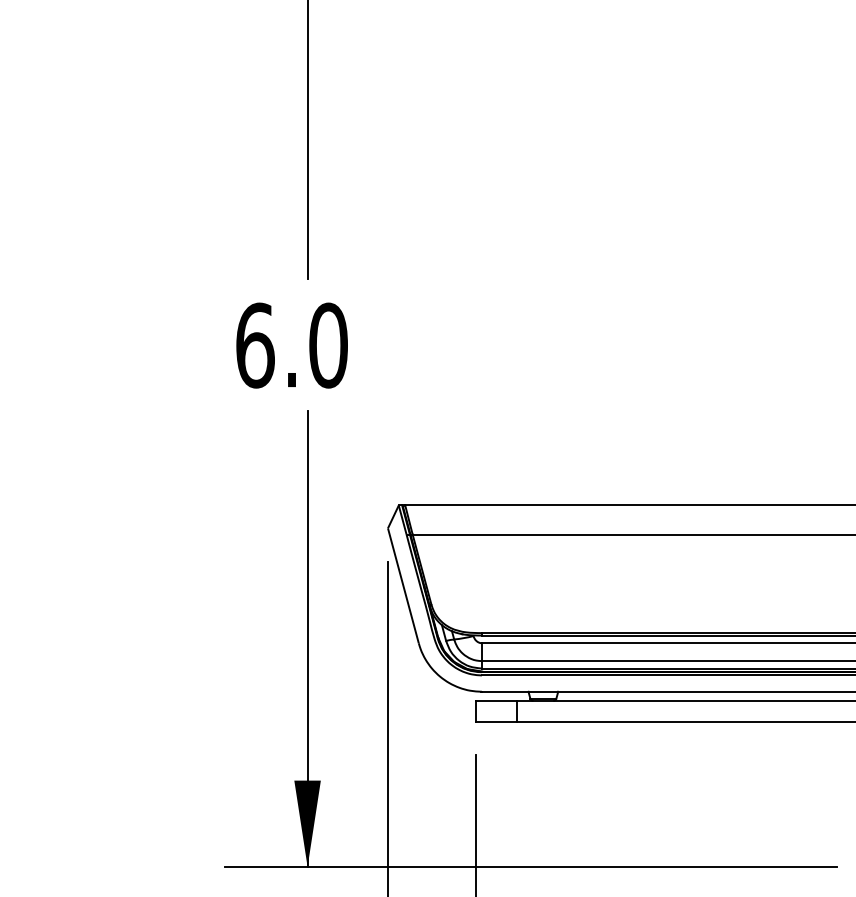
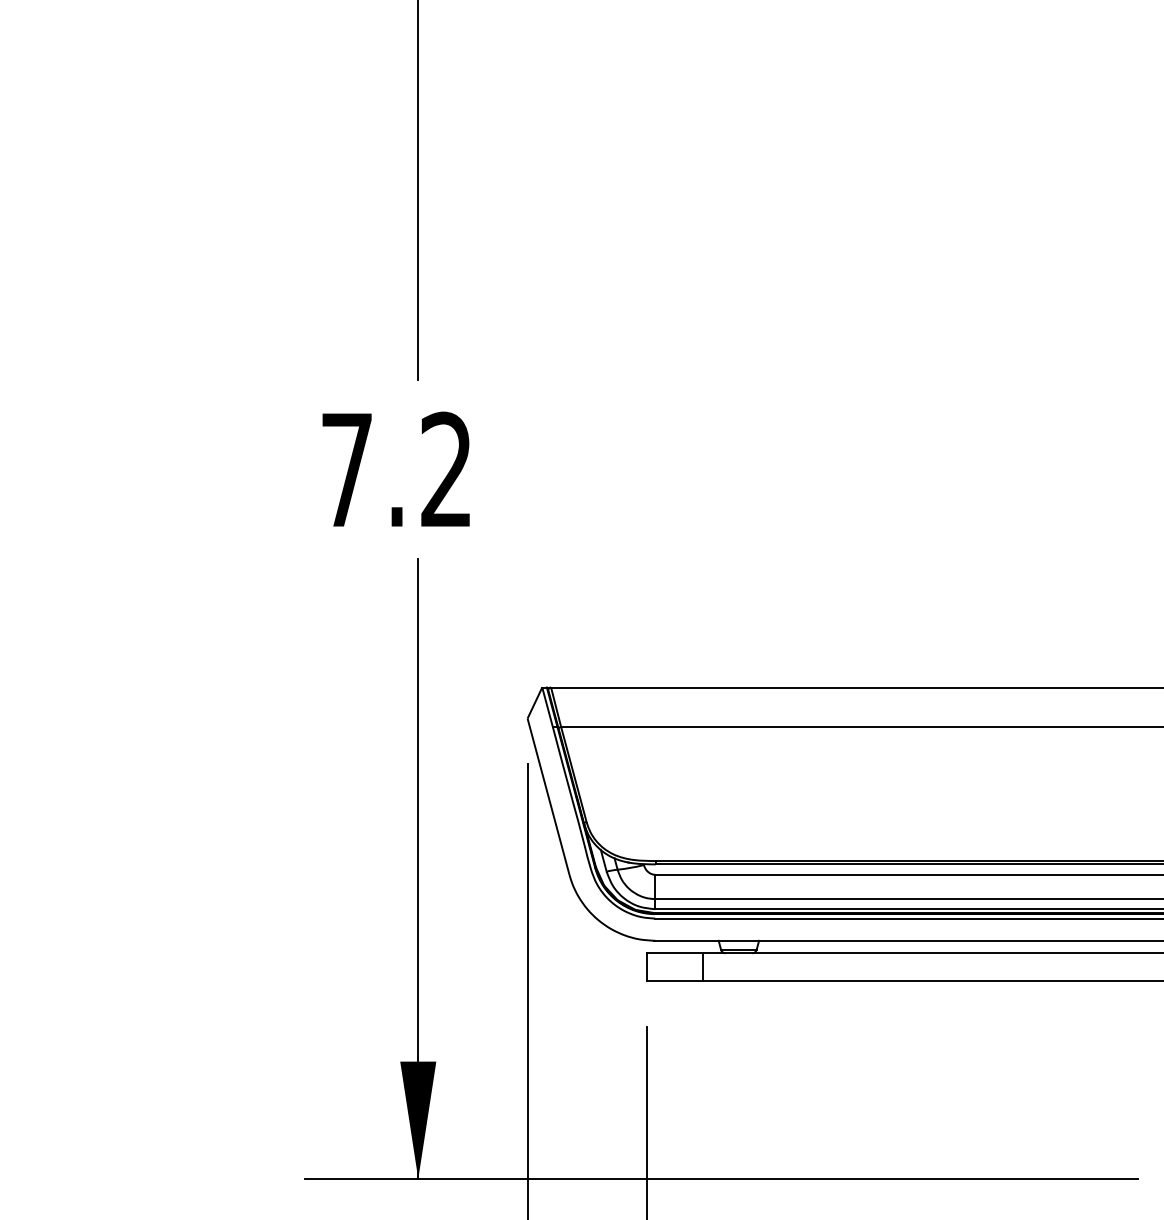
text: (292, 345) -> (397, 469), 6.0 -> 7.2

